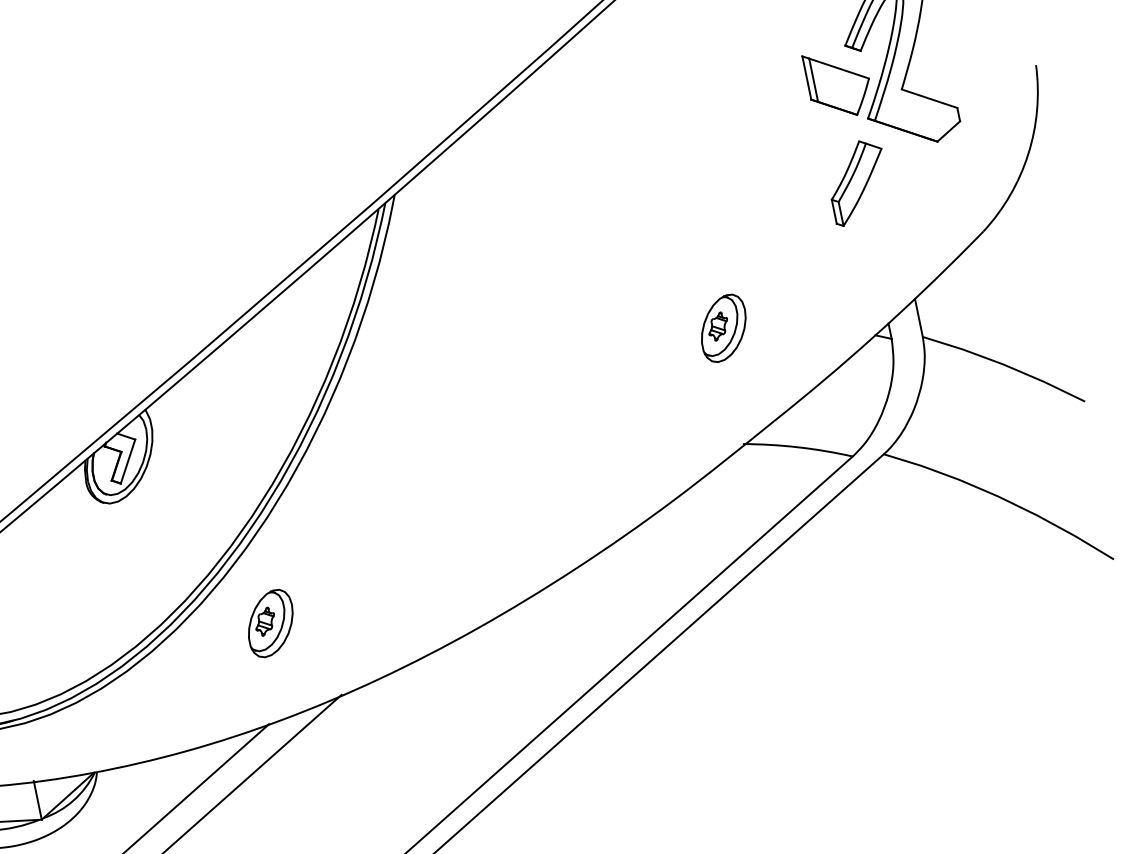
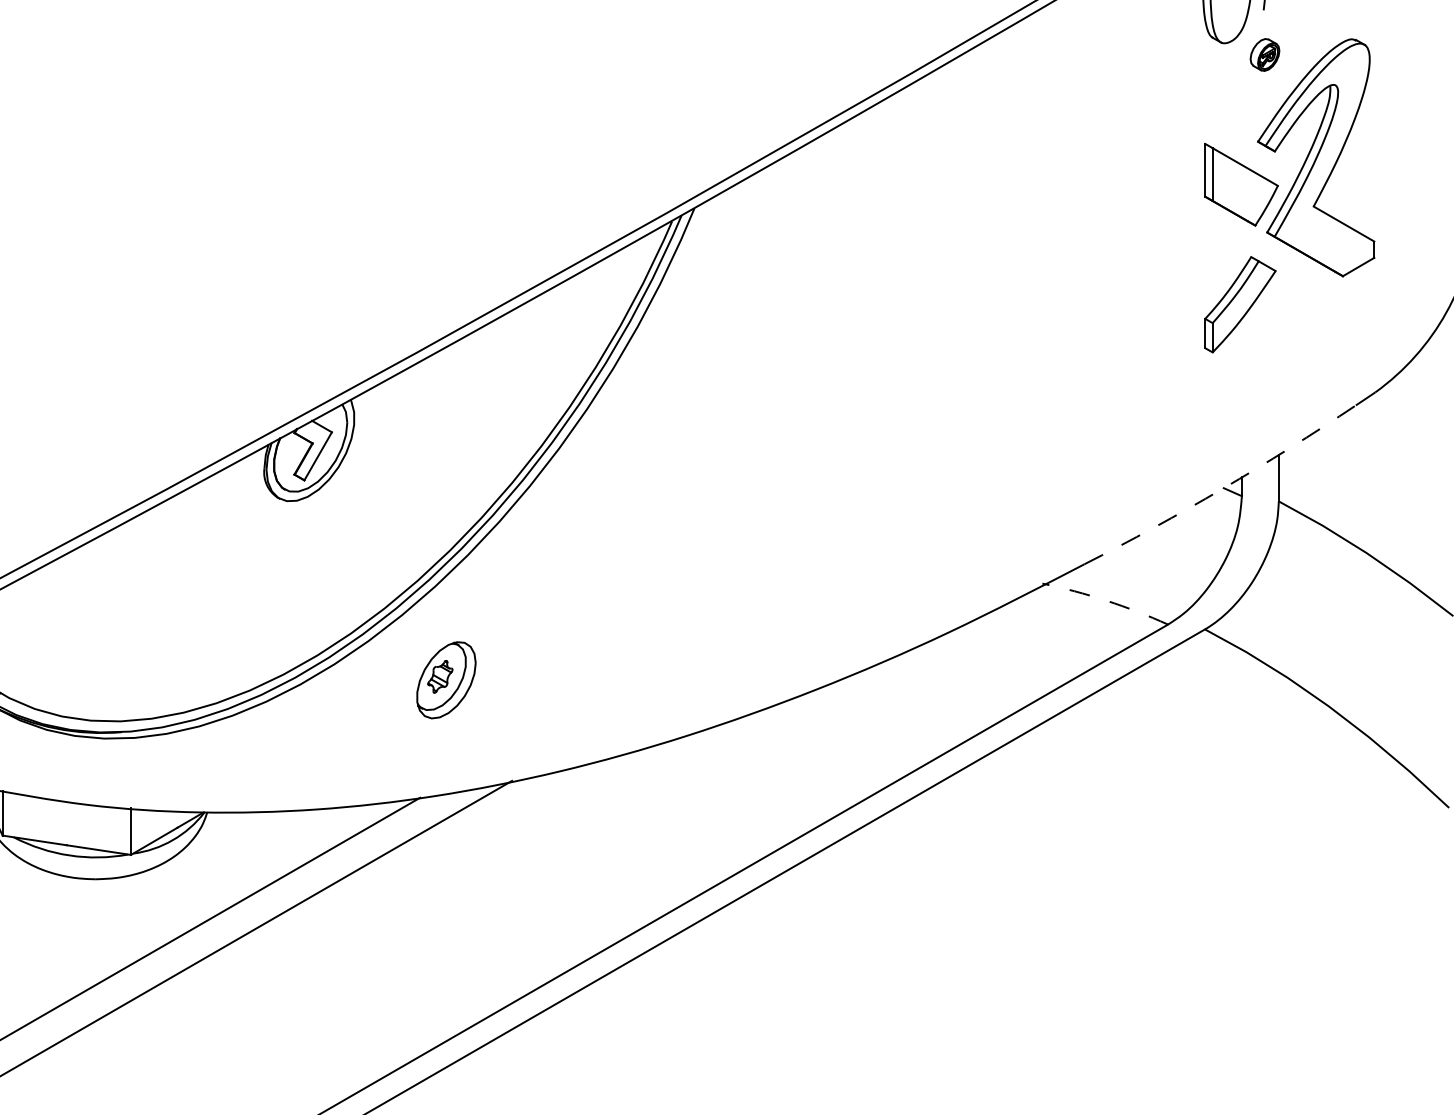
part: (723, 328) -> (1047, 443), removed
arc: (874, 335) -> (1222, 488), solid -> dashed
arc: (798, 447) -> (1106, 600), solid -> dashed

